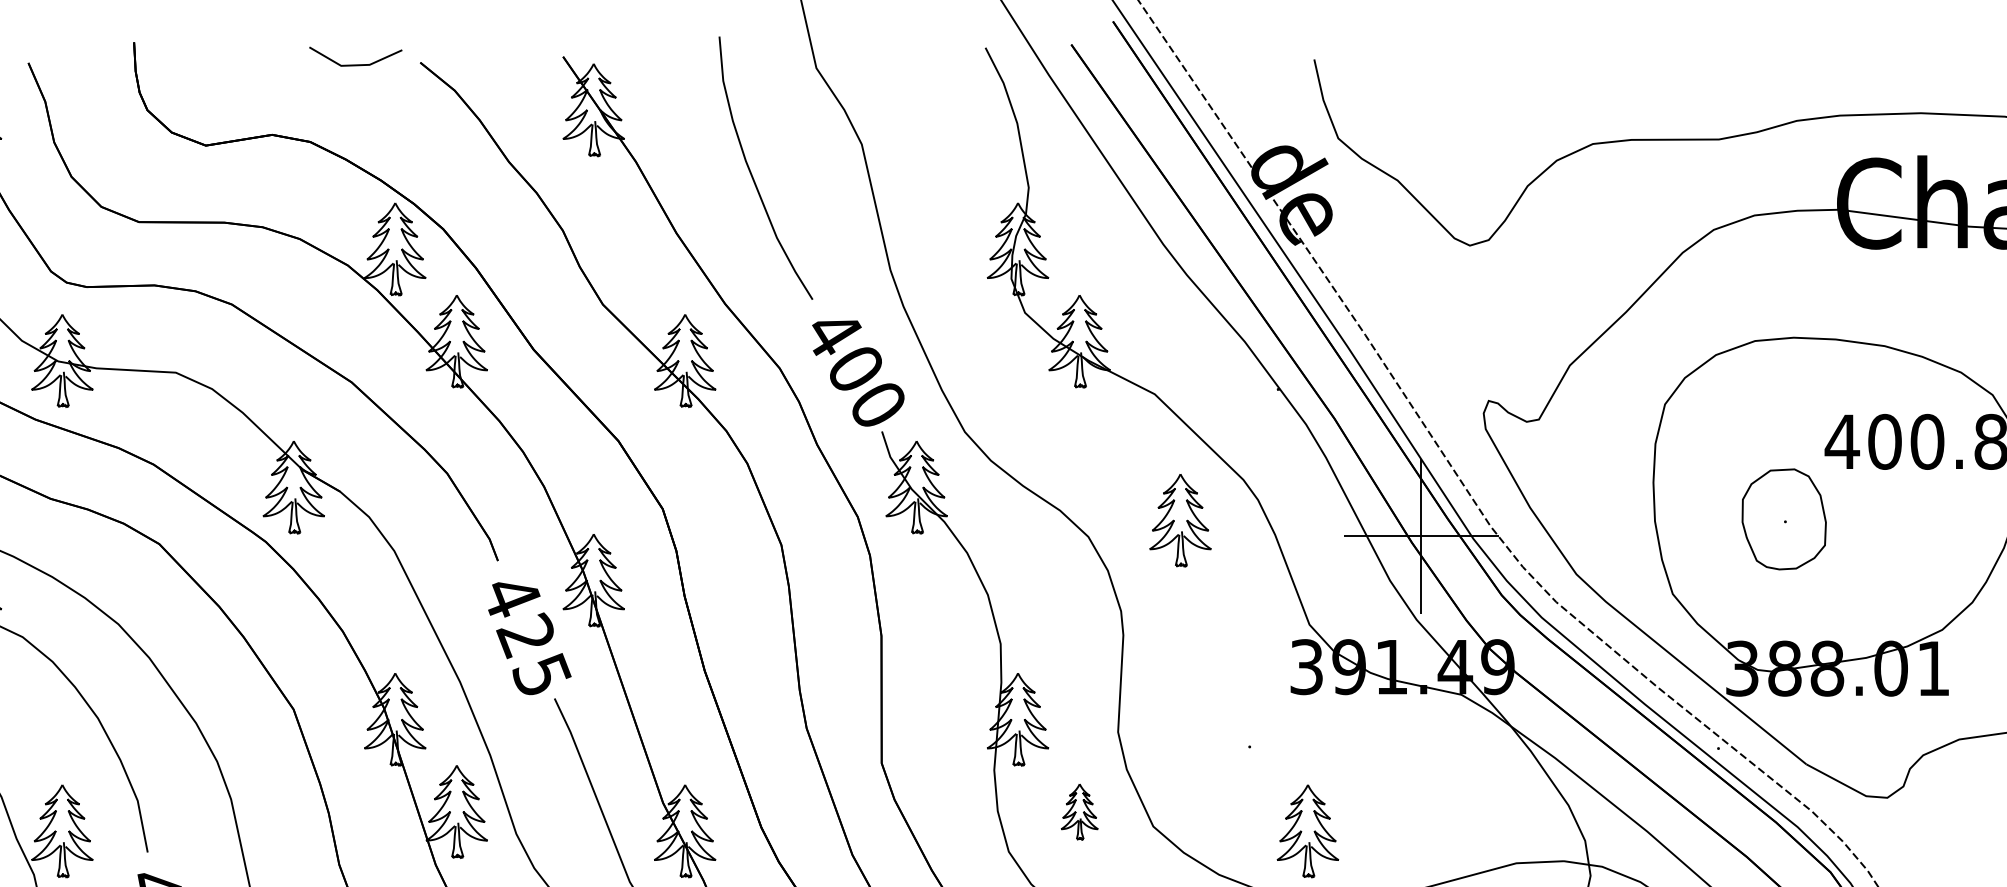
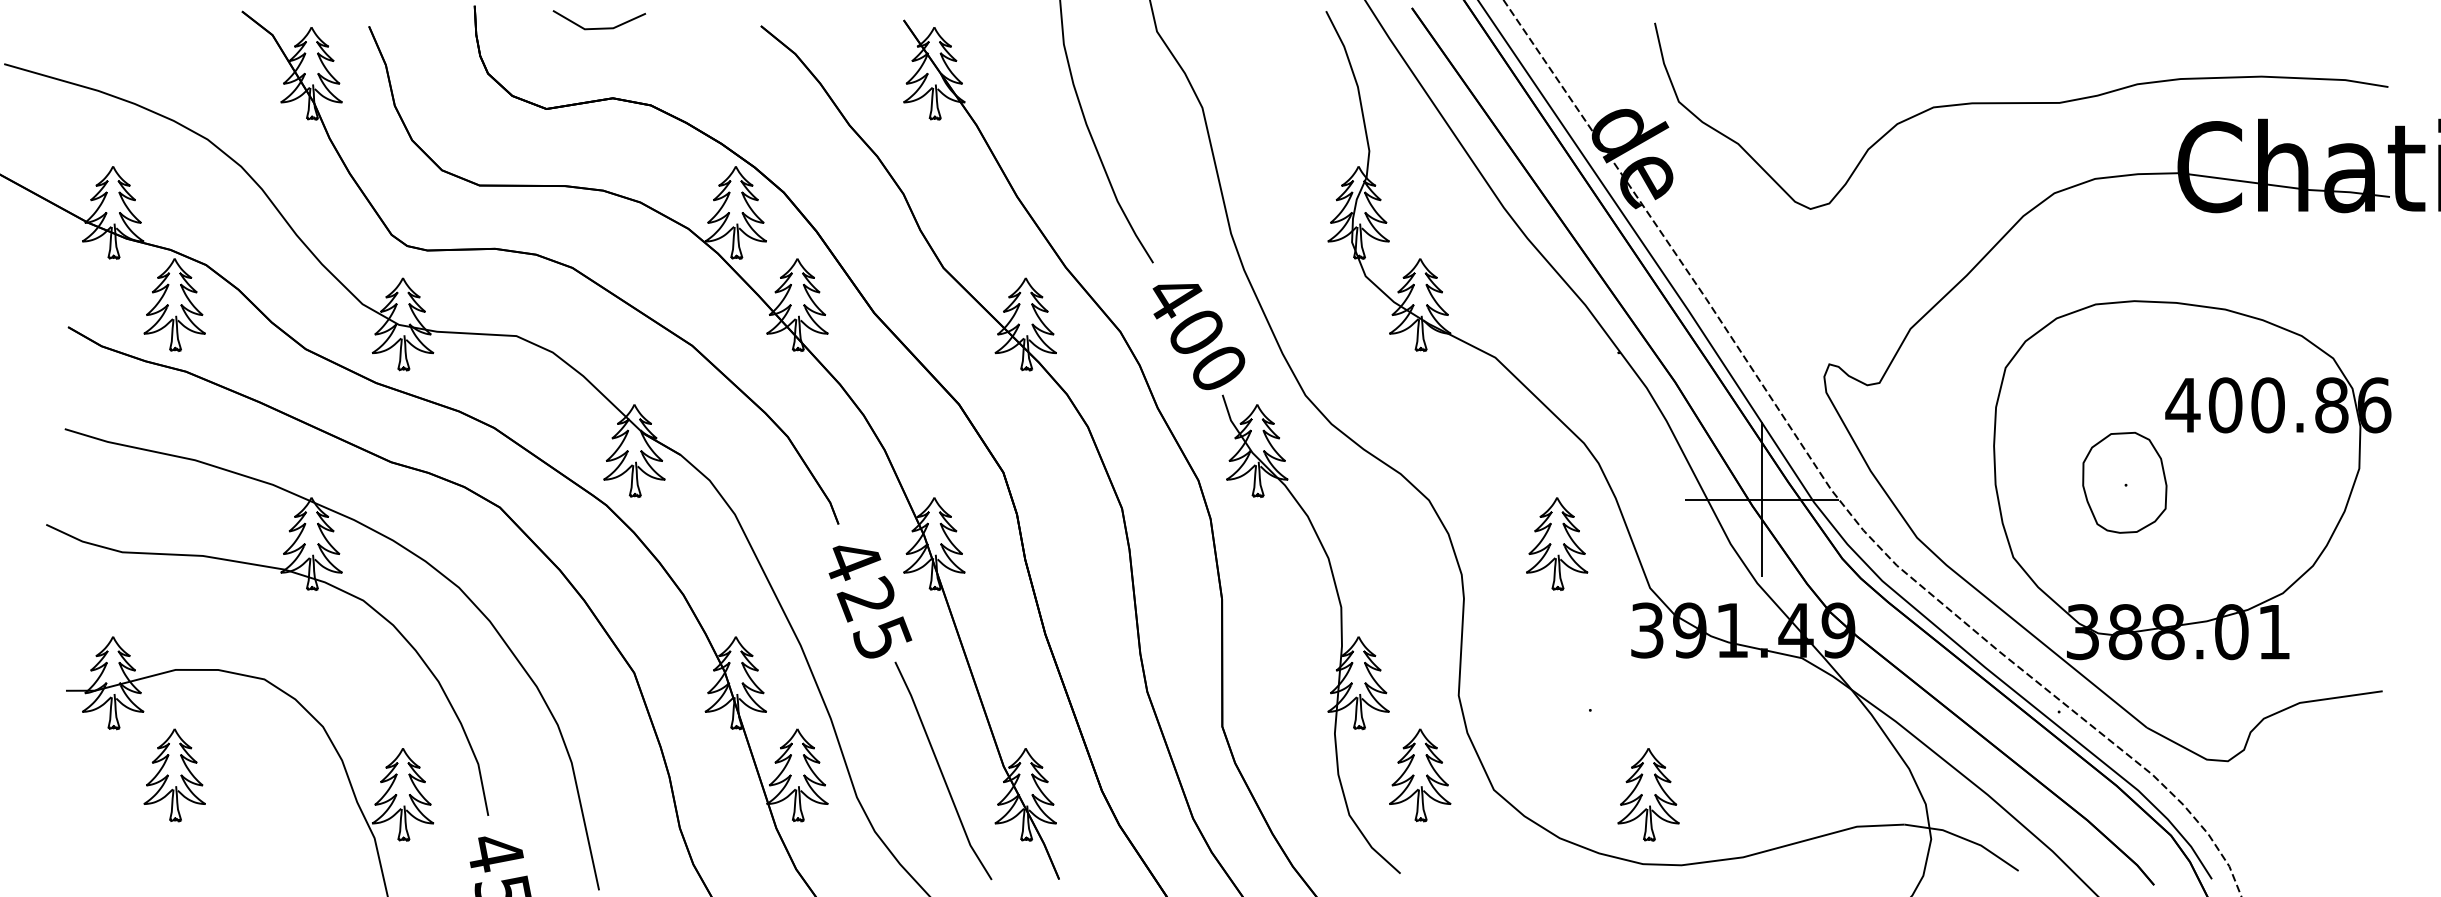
line: (355, 64) -> (599, 27), moved
part: (1180, 520) -> (1557, 543), moved
part: (1079, 812) -> (1420, 775), size x1.67

